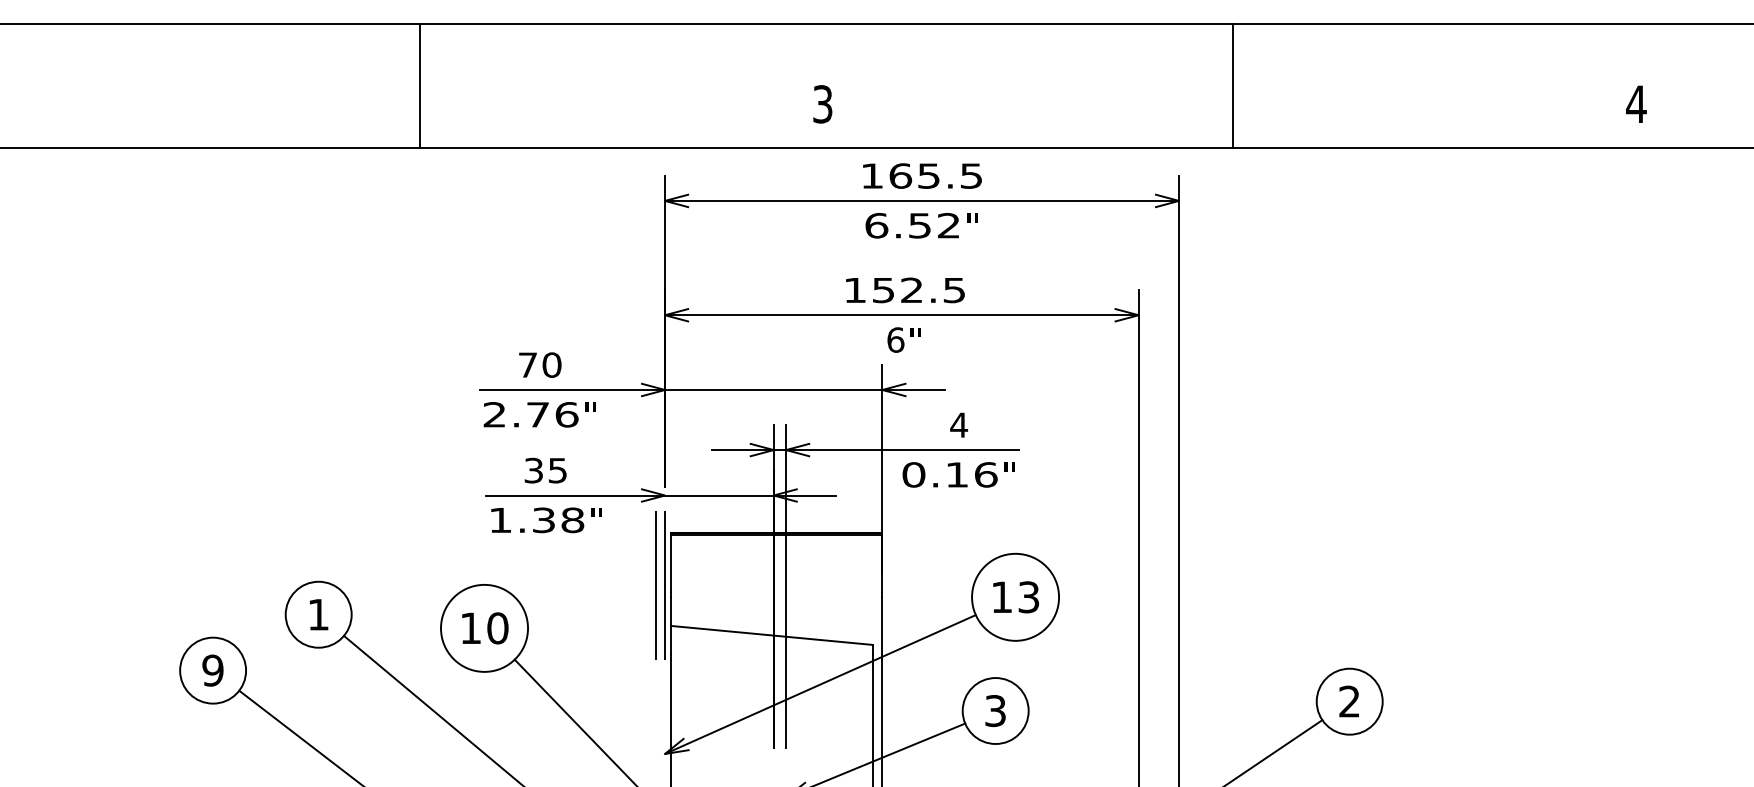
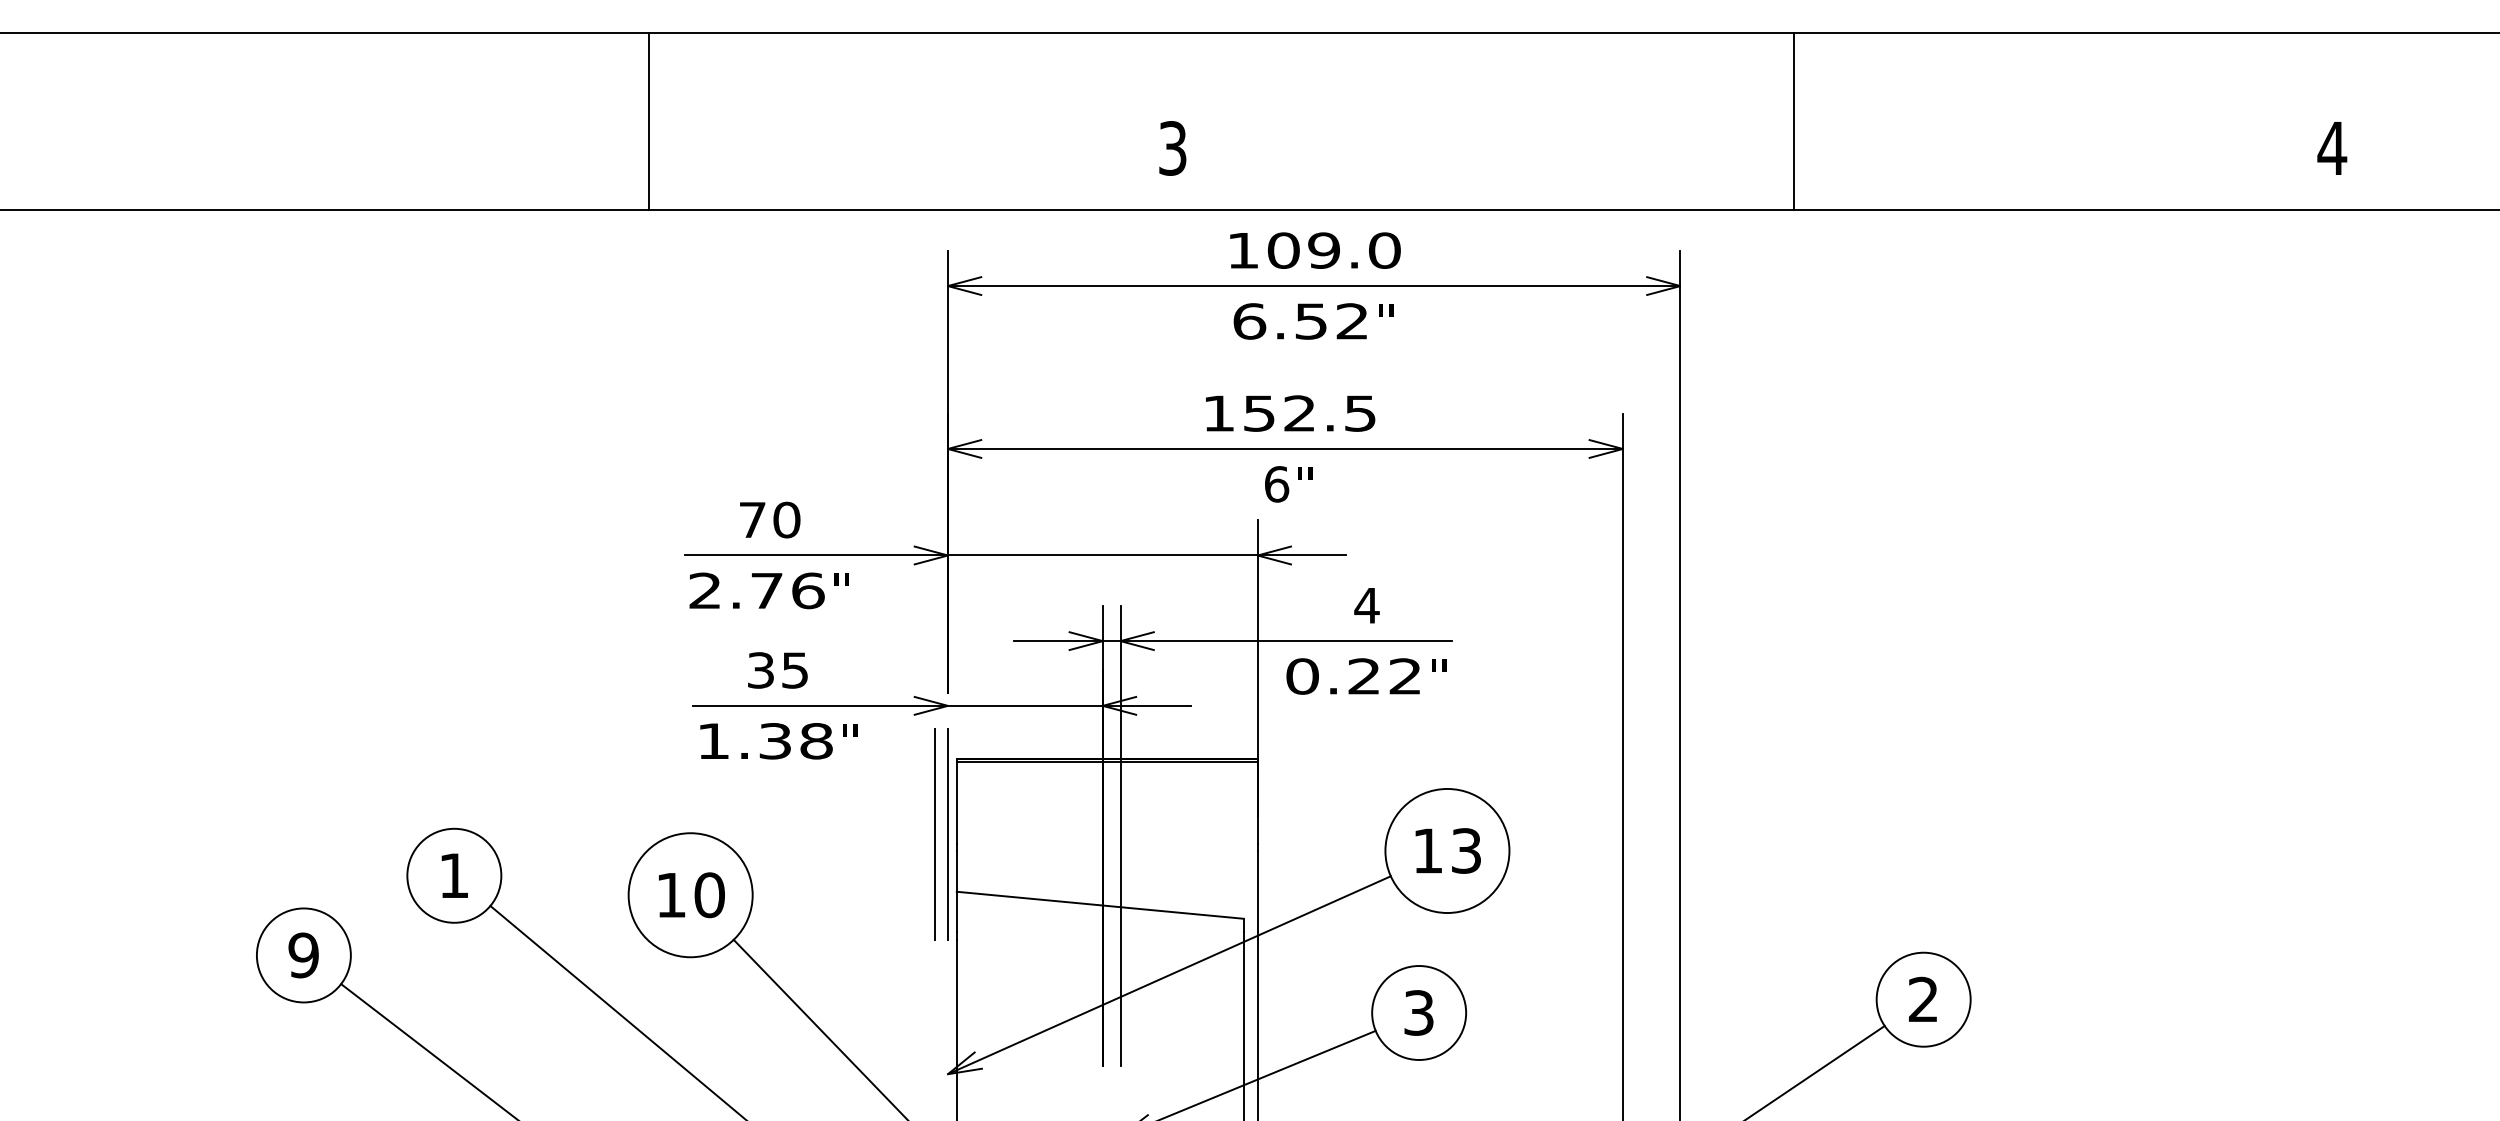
line: (419, 85) -> (649, 121), moved
line: (1233, 85) -> (1793, 121), moved
text: (935, 175) -> (1333, 250), 165.5 -> 109.0
text: (972, 474) -> (1385, 676), 0.16 -> 0.22

